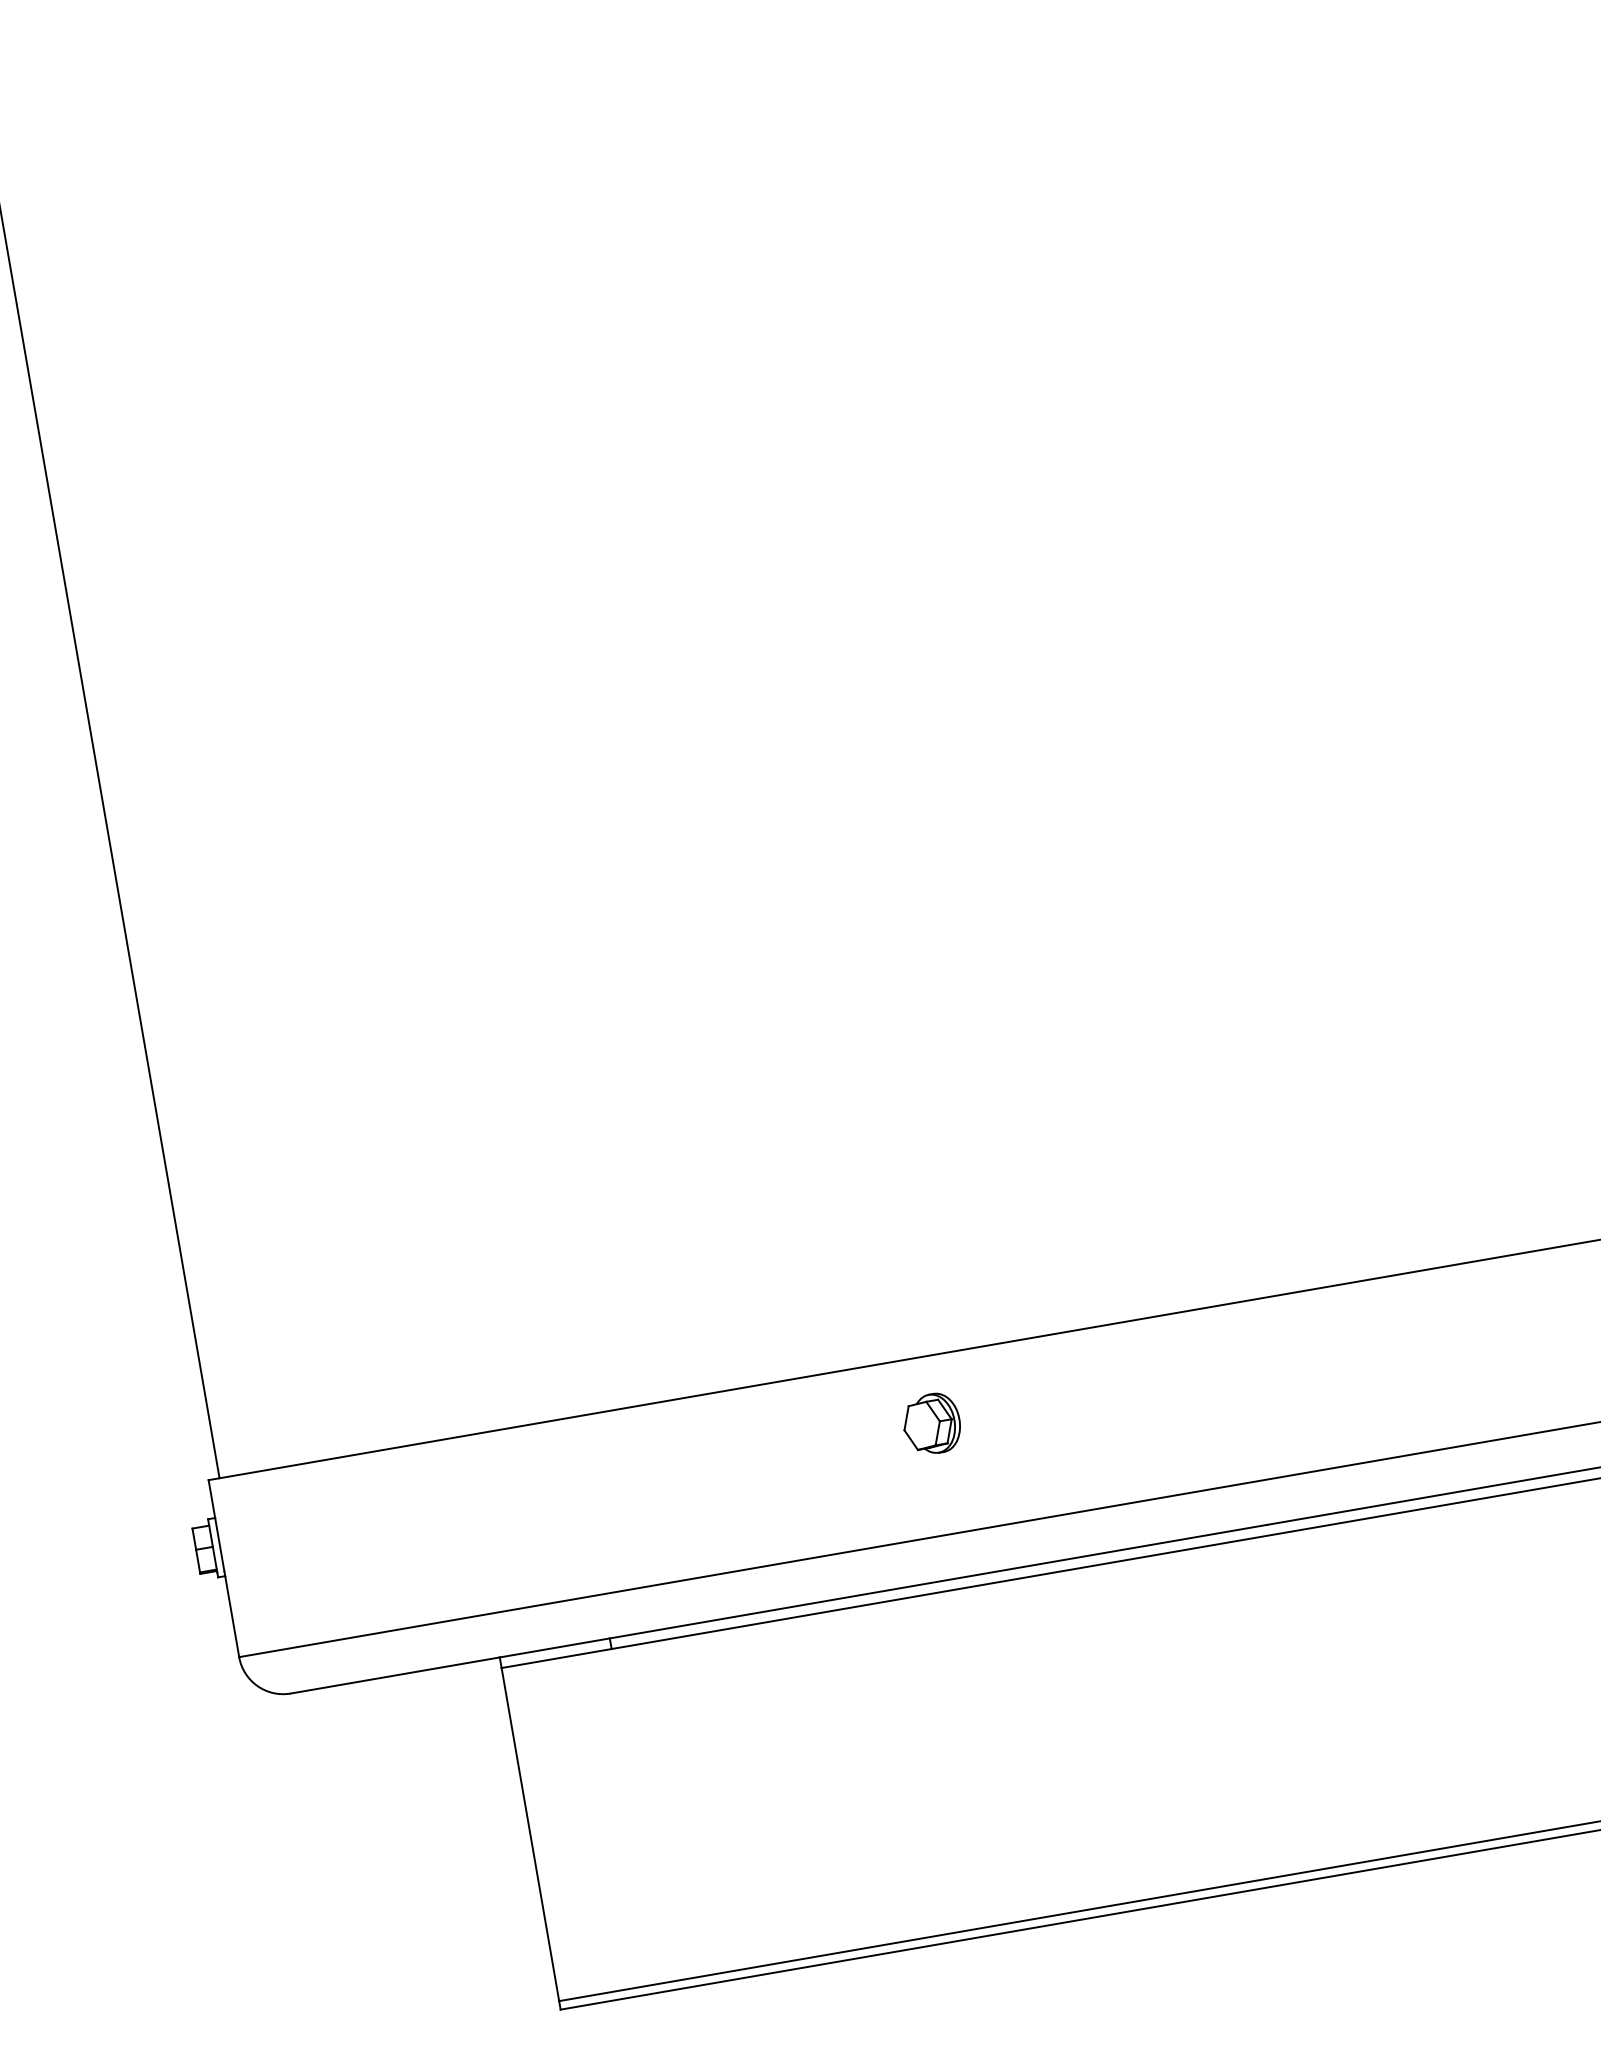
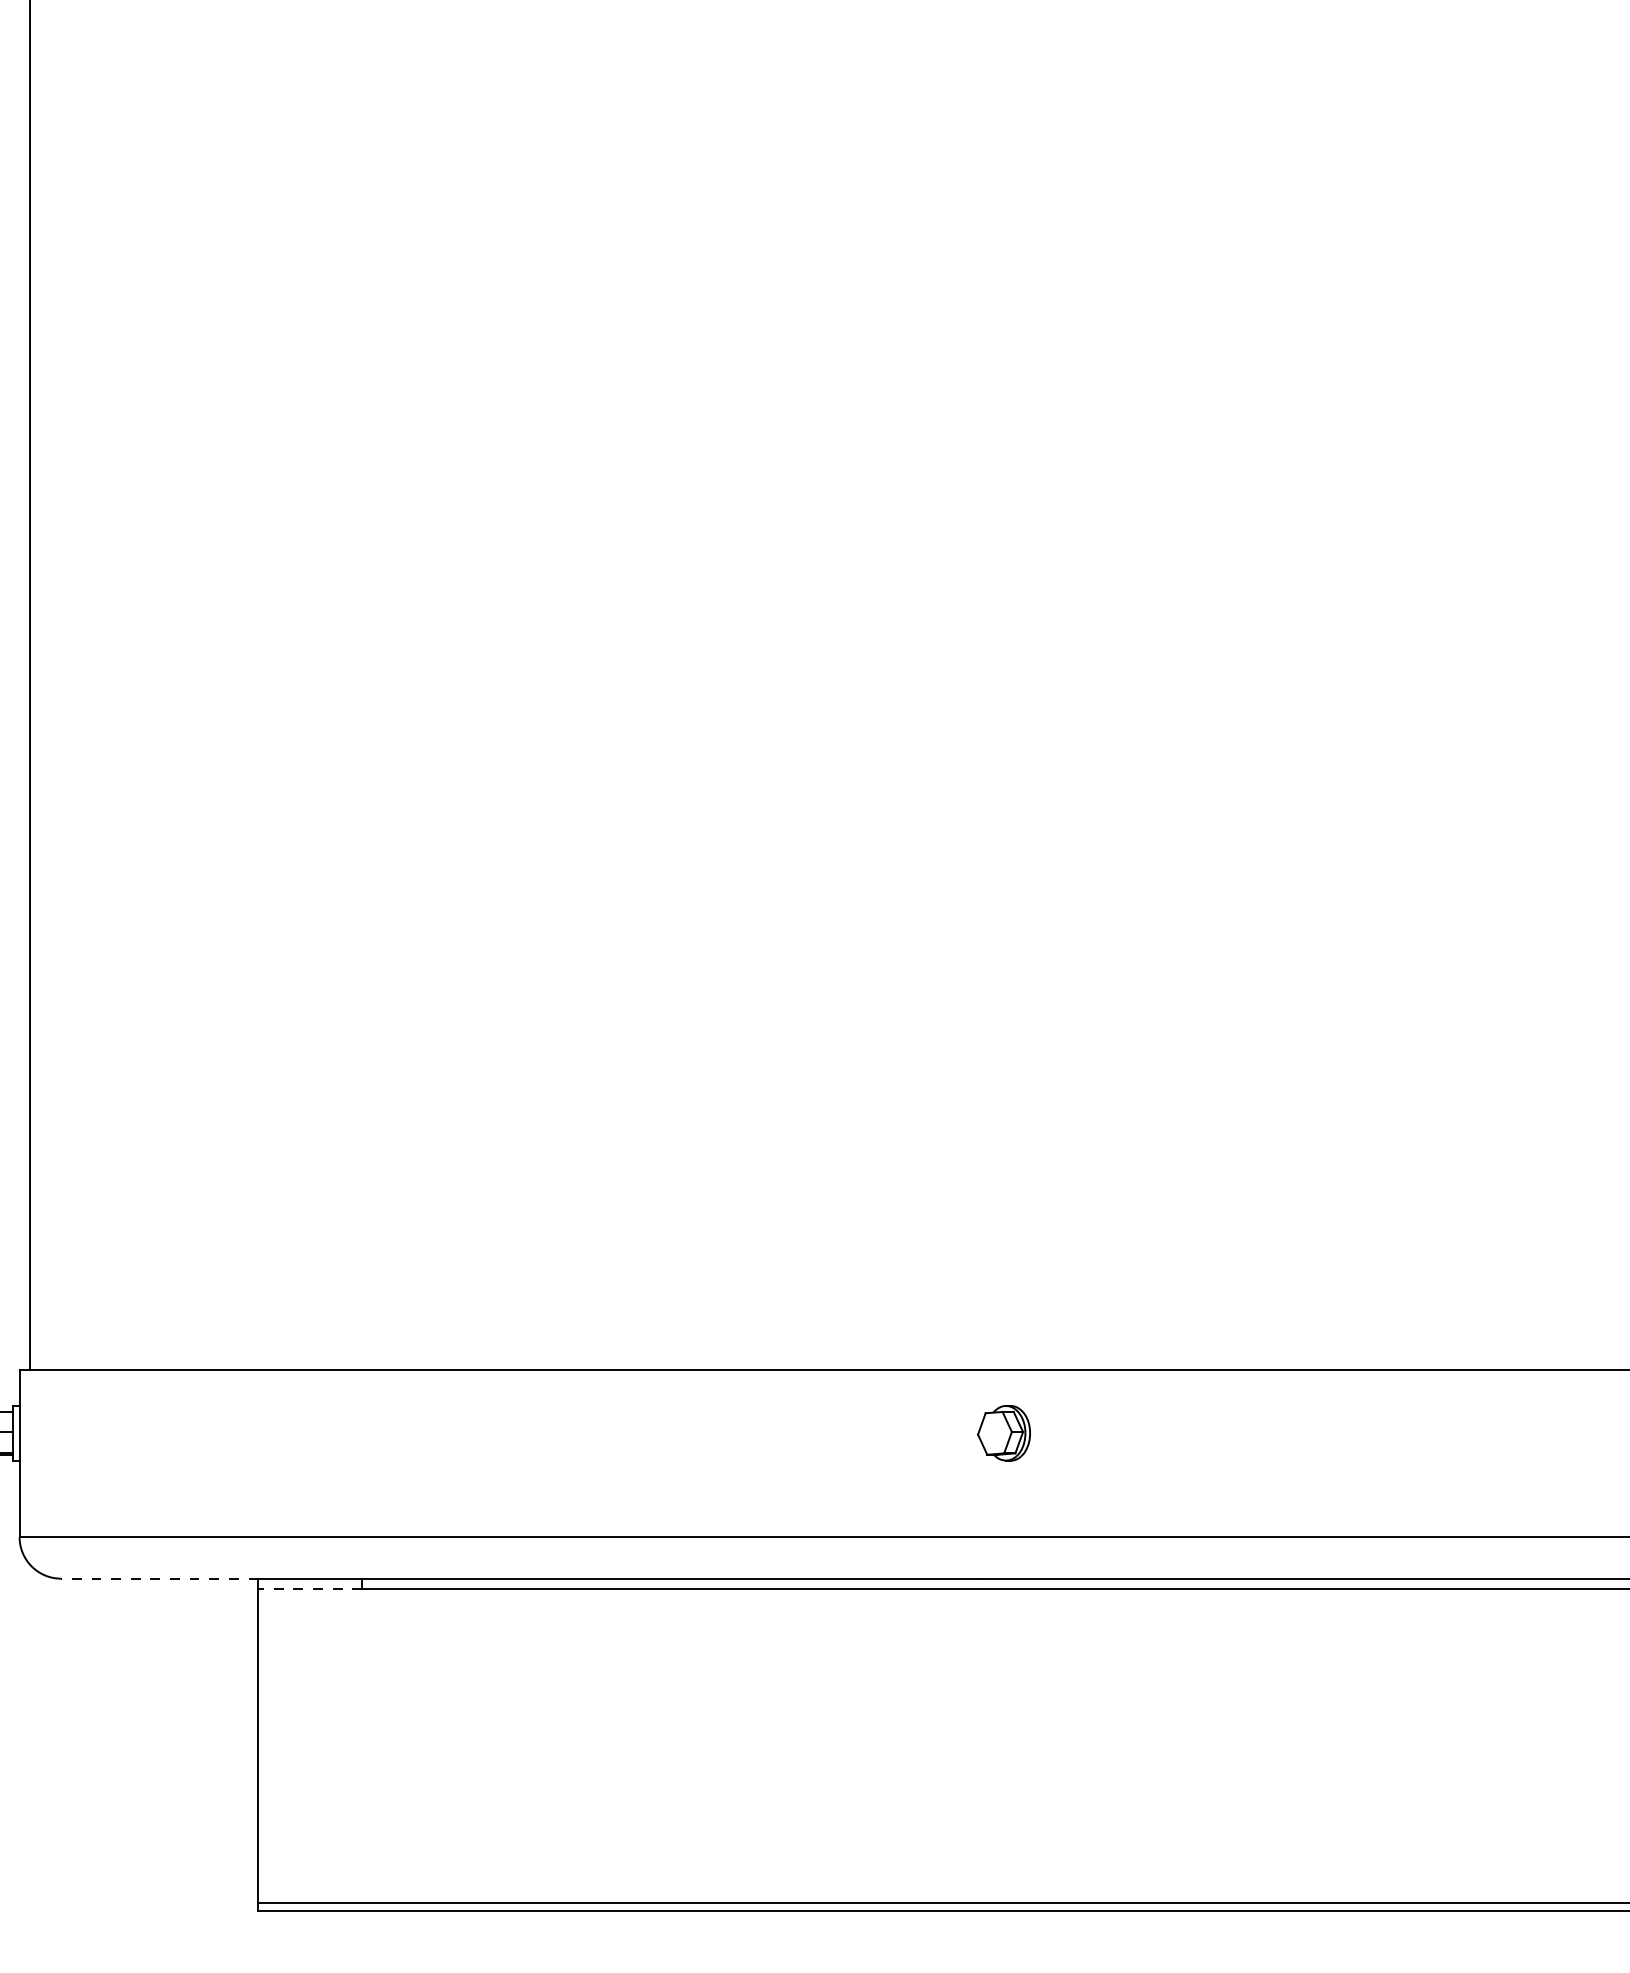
part: (931, 1424) -> (1003, 1433), moved
line: (556, 1658) -> (310, 1588), solid -> dashed
line: (395, 1675) -> (159, 1578), solid -> dashed

